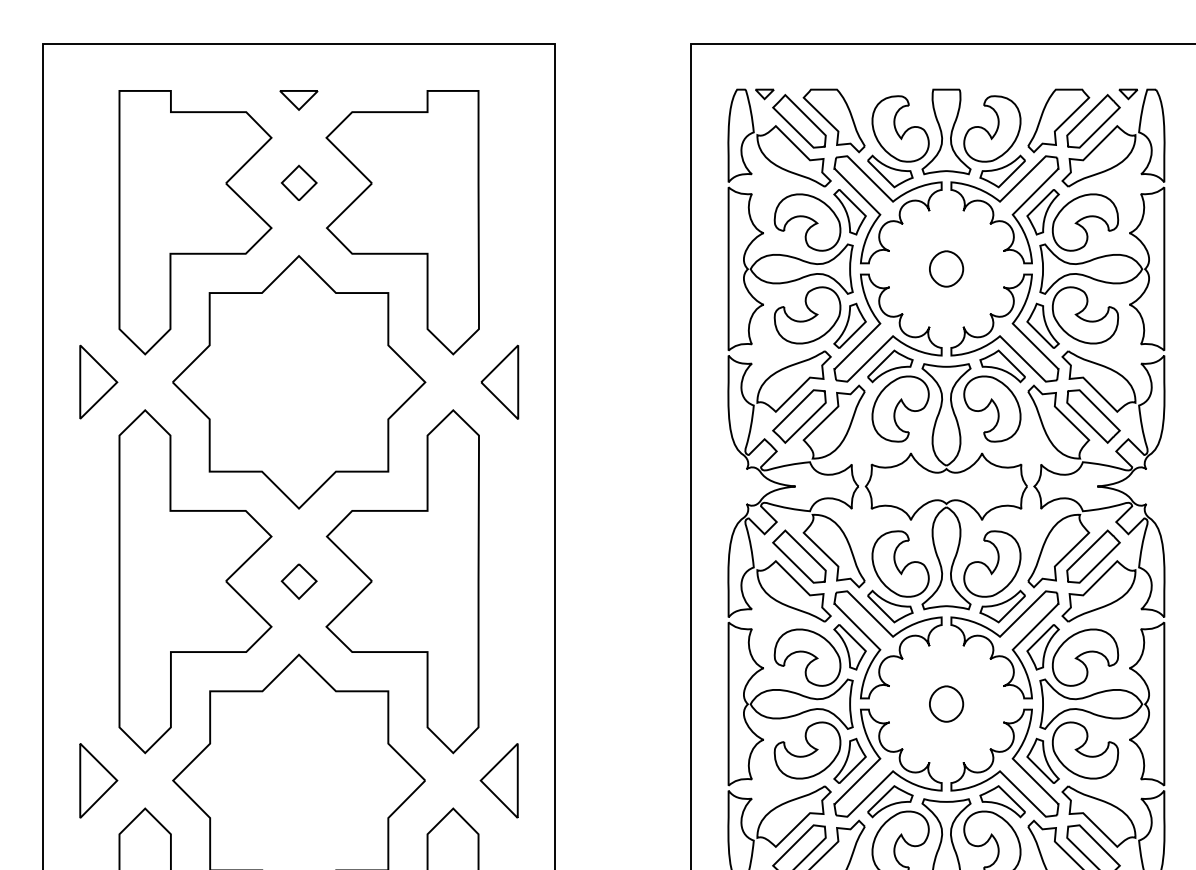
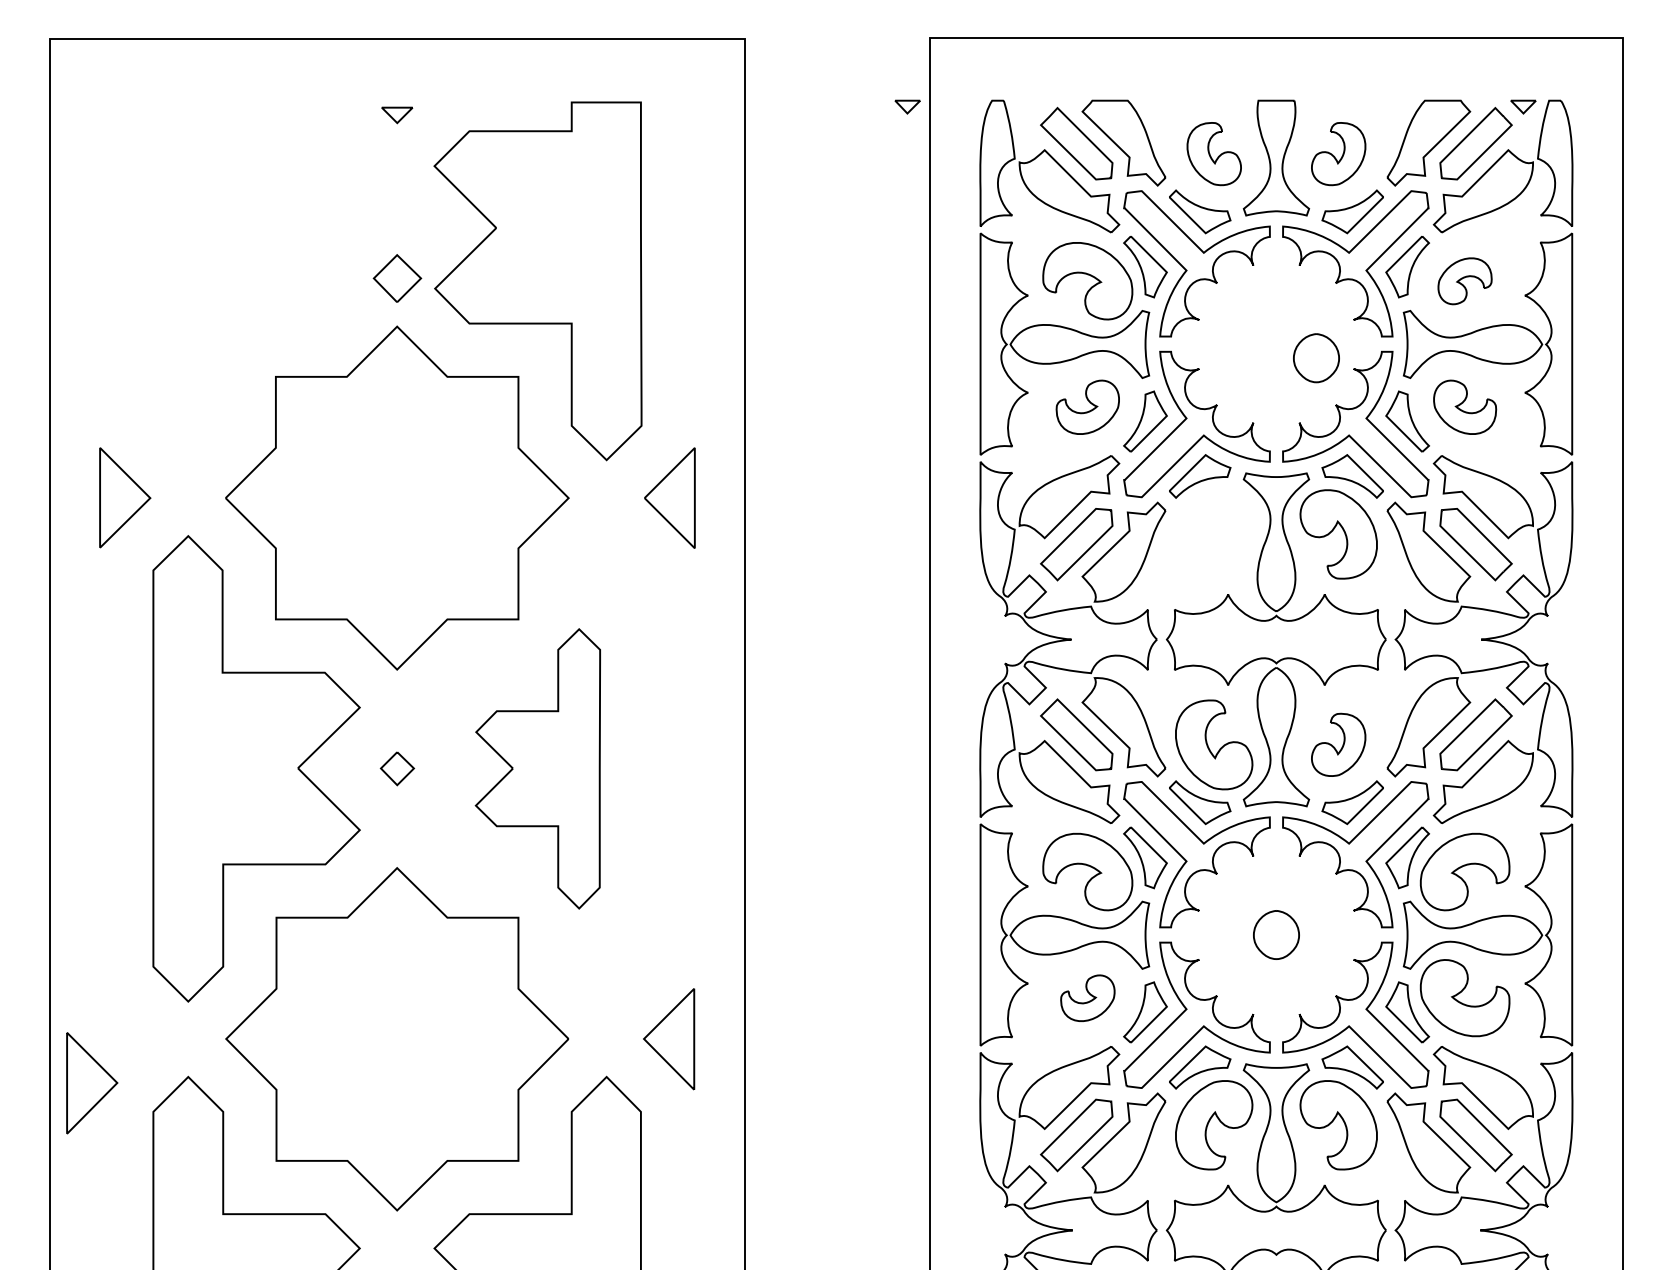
part: (764, 93) -> (907, 106), moved
part: (299, 100) -> (397, 115), size x0.6
part: (900, 128) -> (1214, 153), size x0.7
part: (992, 128) -> (1338, 153), size x0.7
part: (299, 183) -> (397, 278), moved
part: (195, 222) -> (256, 281), removed
part: (1084, 222) -> (1464, 281), size x0.6
part: (946, 269) -> (1316, 358), moved
part: (807, 315) -> (1087, 407), size x0.7
part: (1084, 315) -> (1464, 407), size x0.7
part: (900, 409) -> (1214, 534), removed
part: (992, 563) -> (1338, 744), size x0.7
part: (299, 581) -> (397, 768), size x0.7
part: (402, 581) -> (537, 768), size x0.6
part: (807, 750) -> (1087, 998), size x0.6
part: (98, 780) -> (92, 1083), moved

